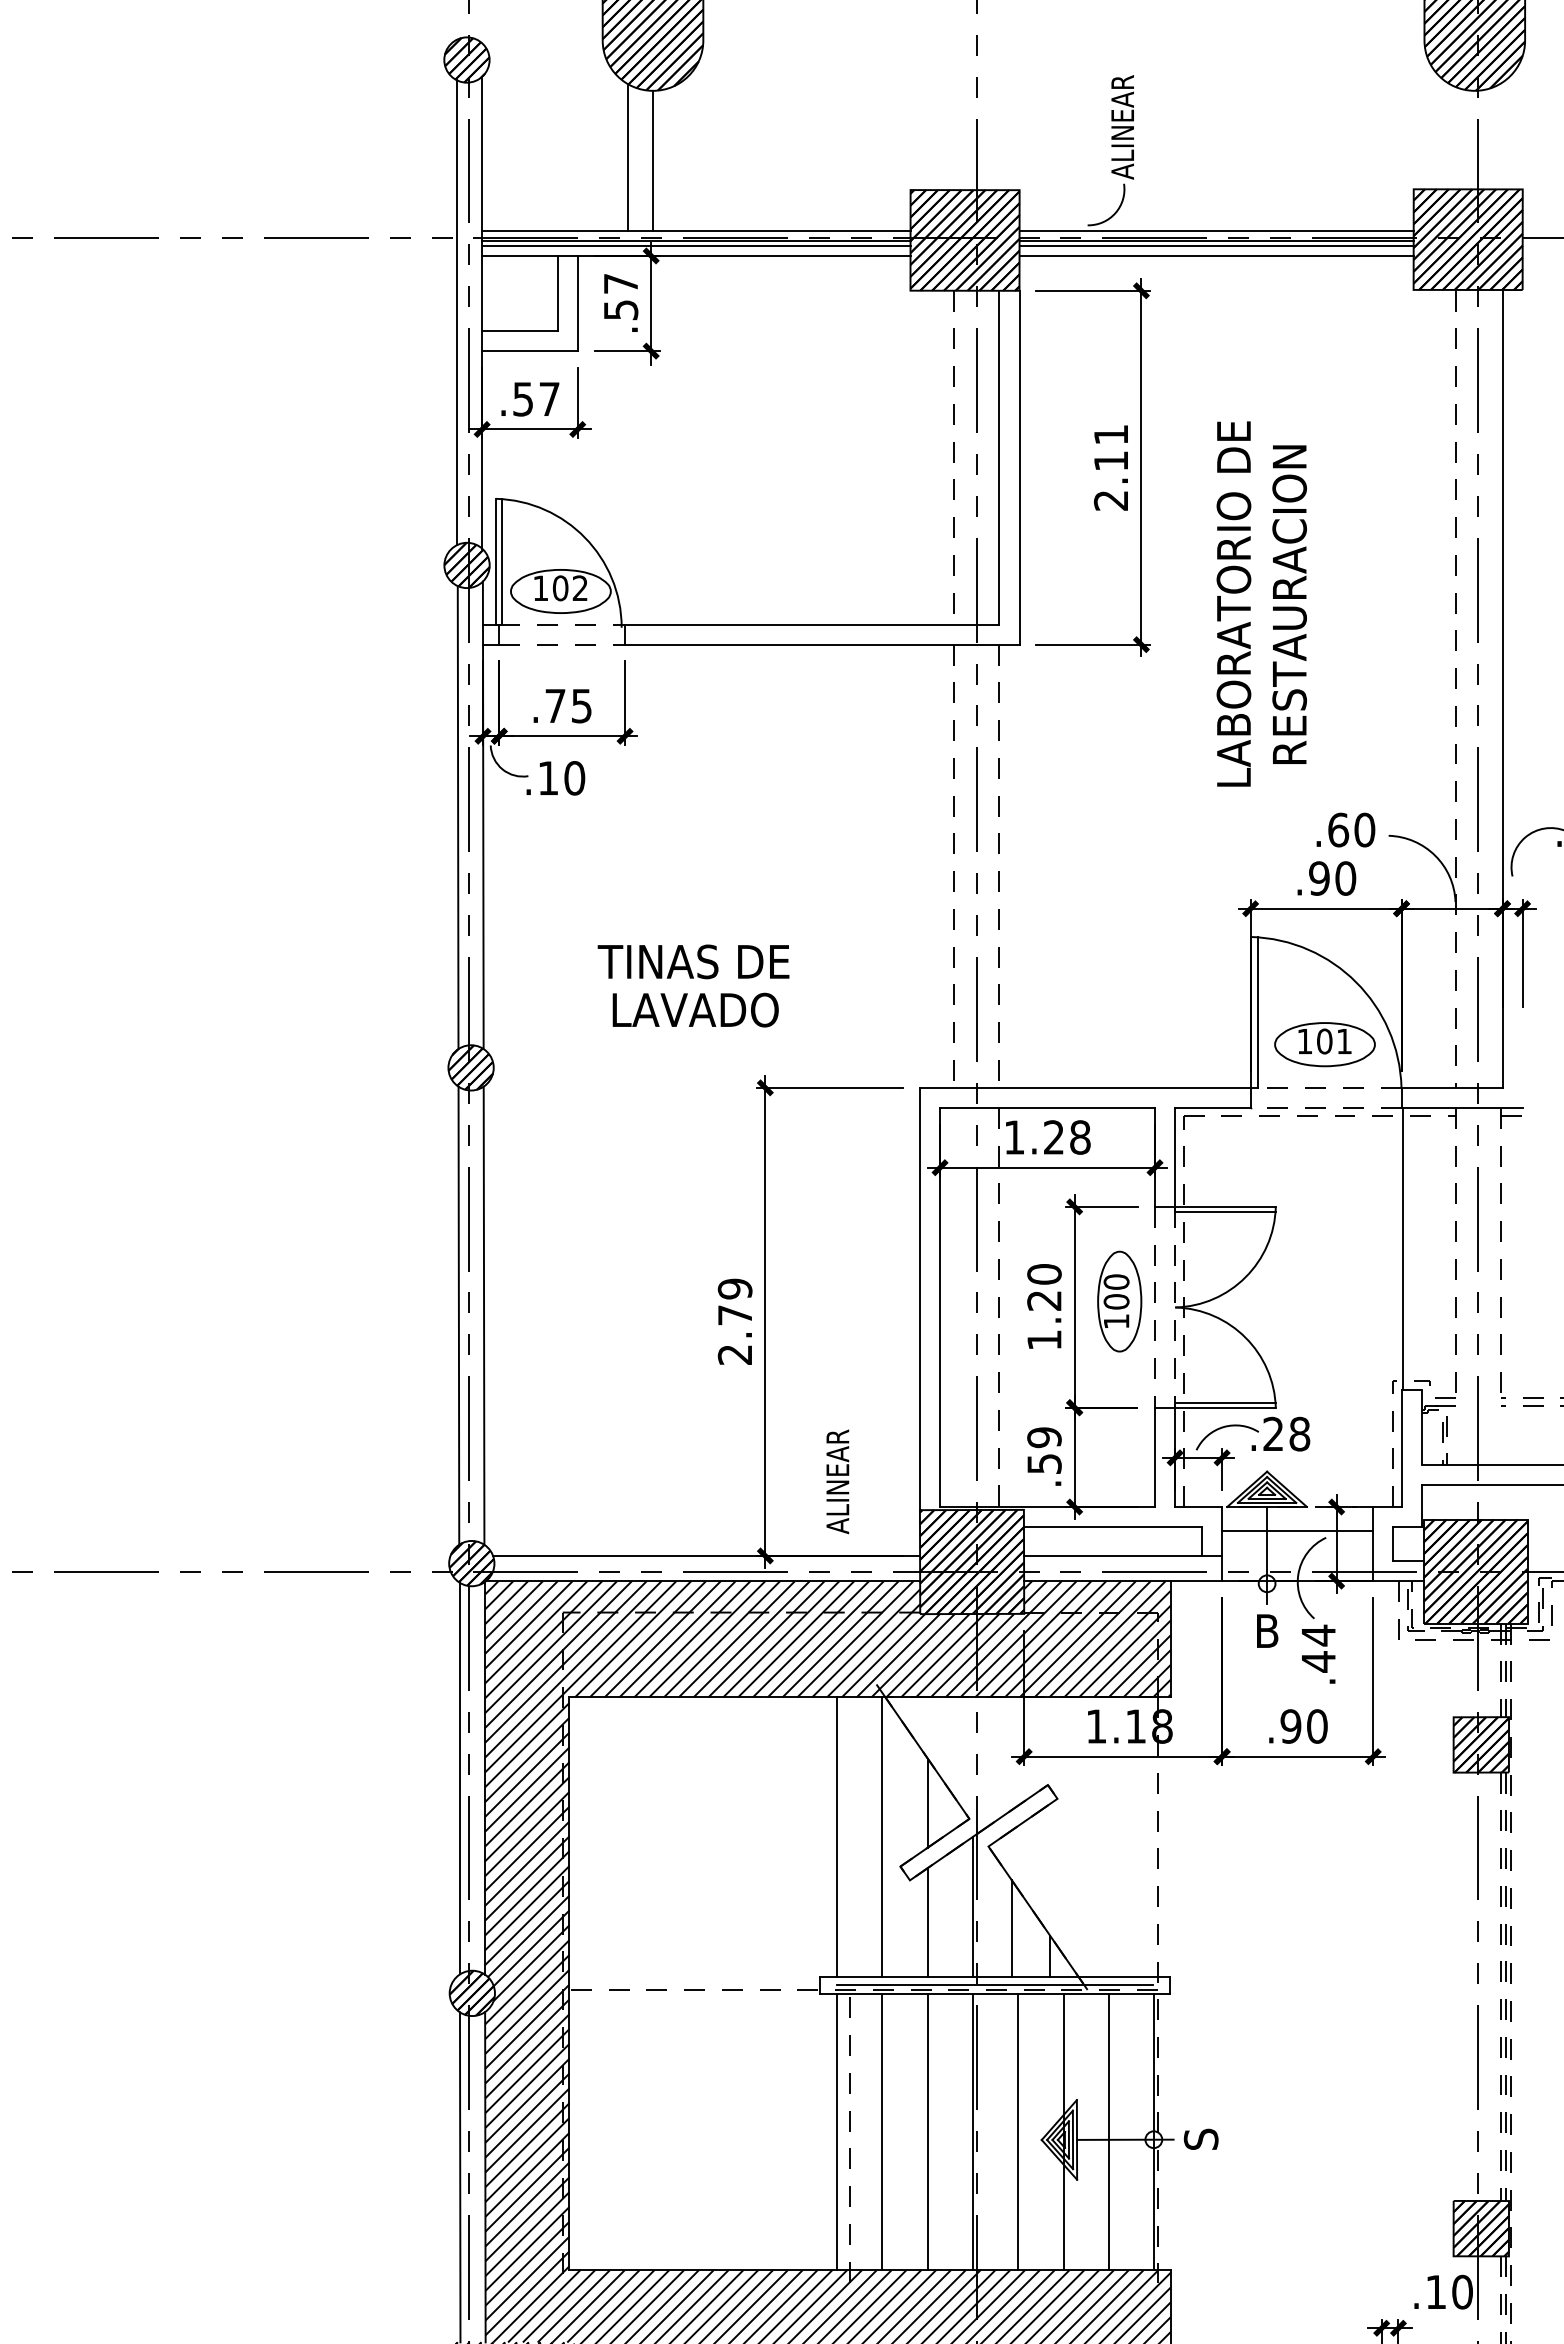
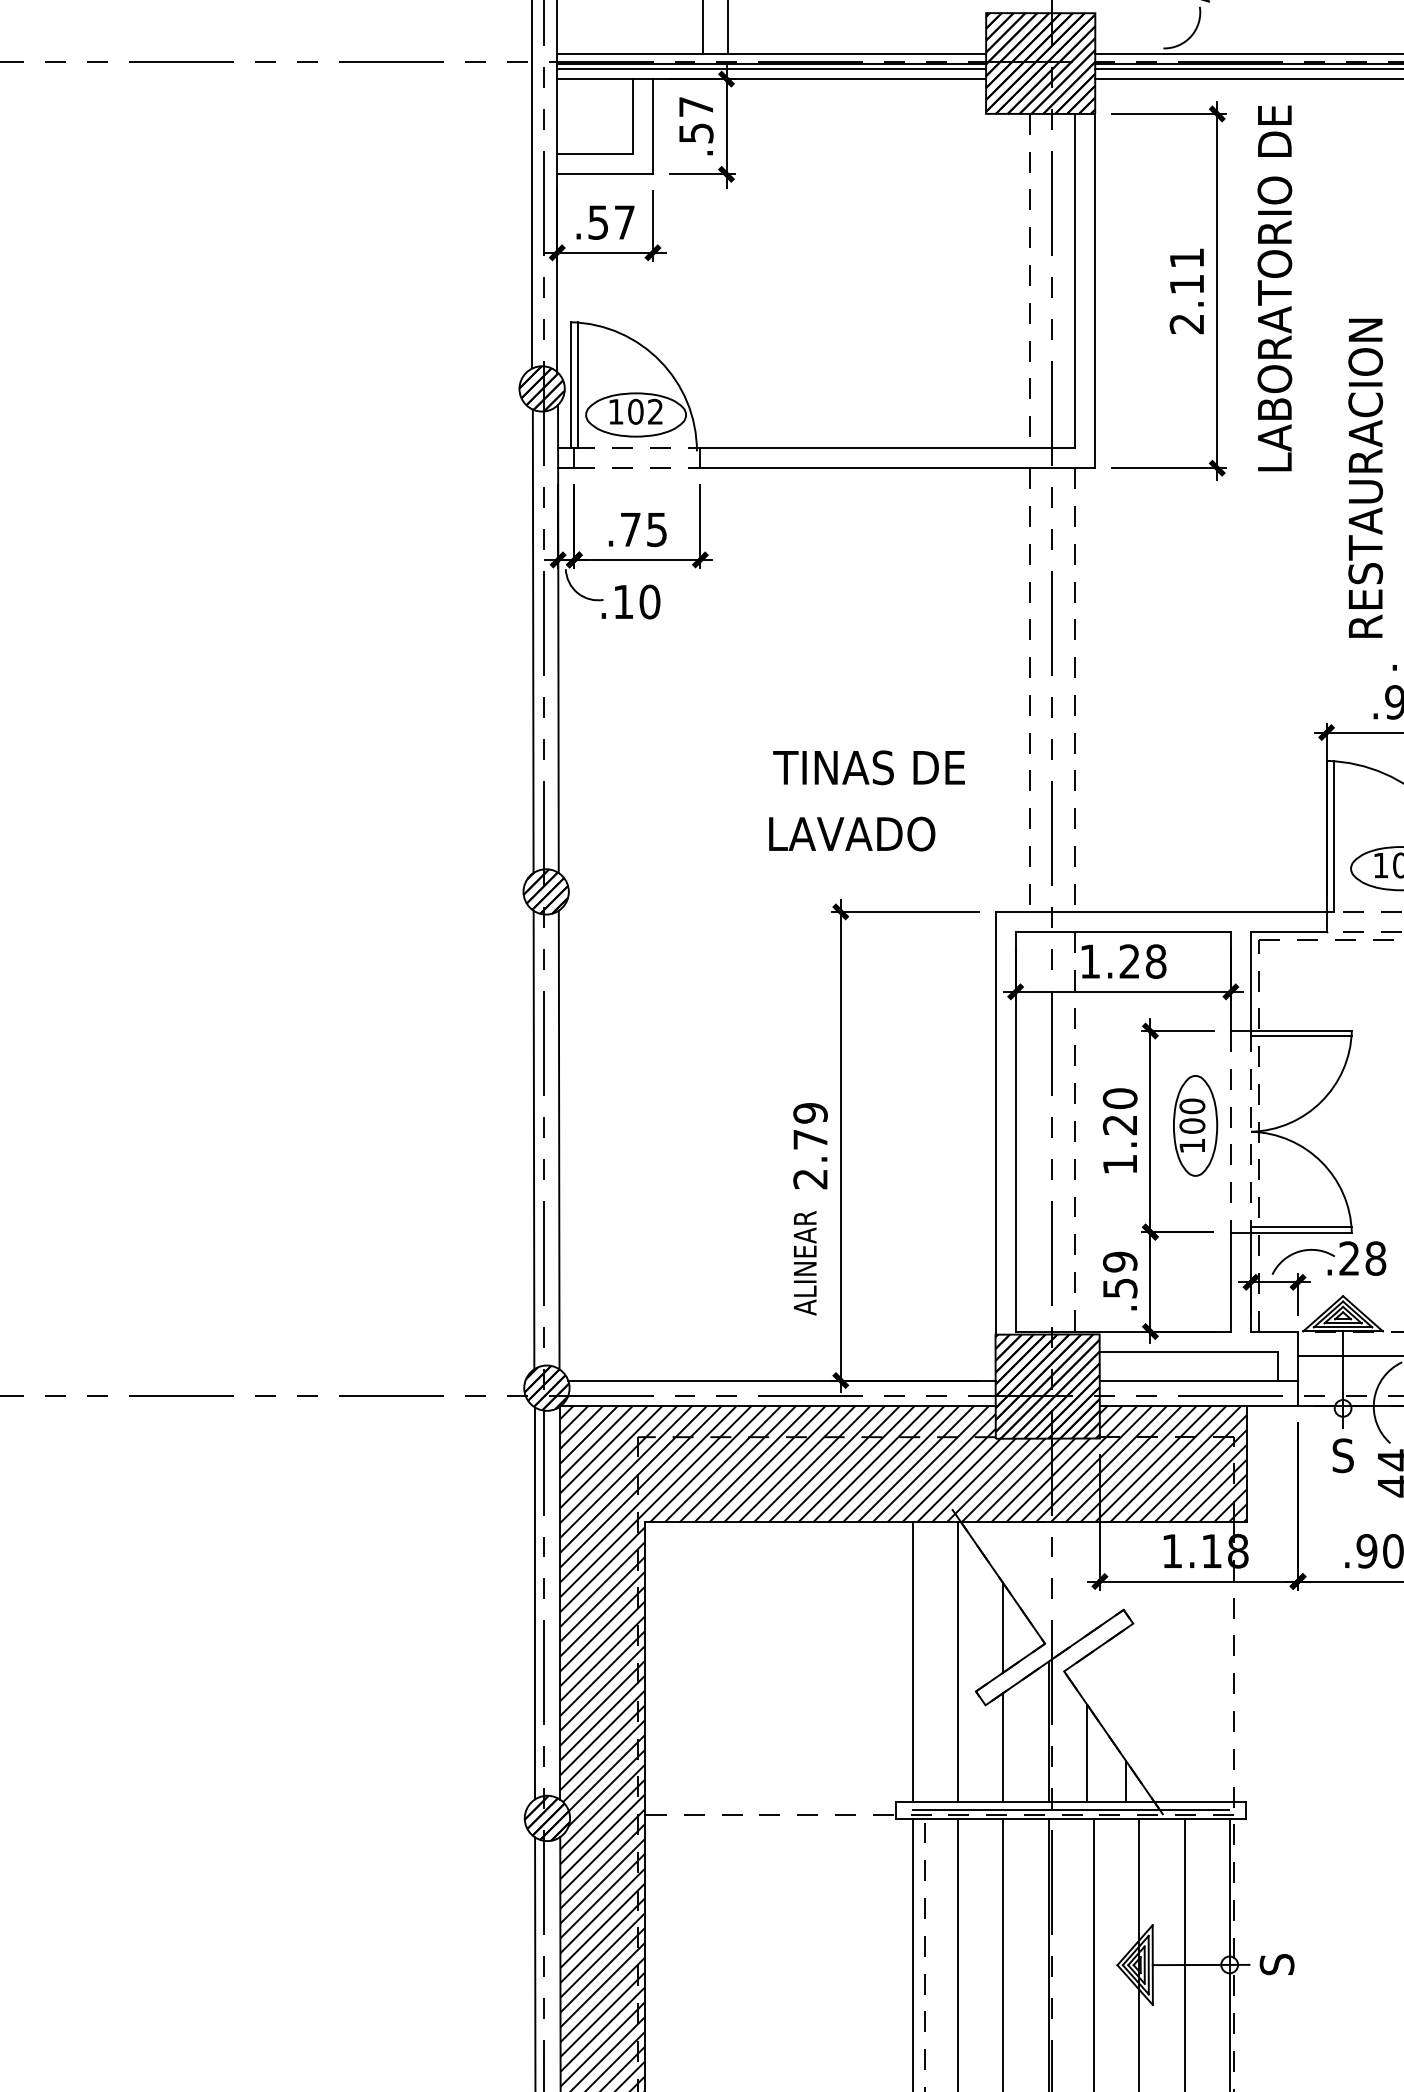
text: (1233, 603) -> (1274, 287), moved
text: (1289, 604) -> (1365, 478), moved
text: (693, 961) -> (868, 767), moved
text: (695, 1009) -> (851, 833), moved
text: (837, 1481) -> (804, 1262), moved
text: (1267, 1630) -> (1343, 1455), B -> S

